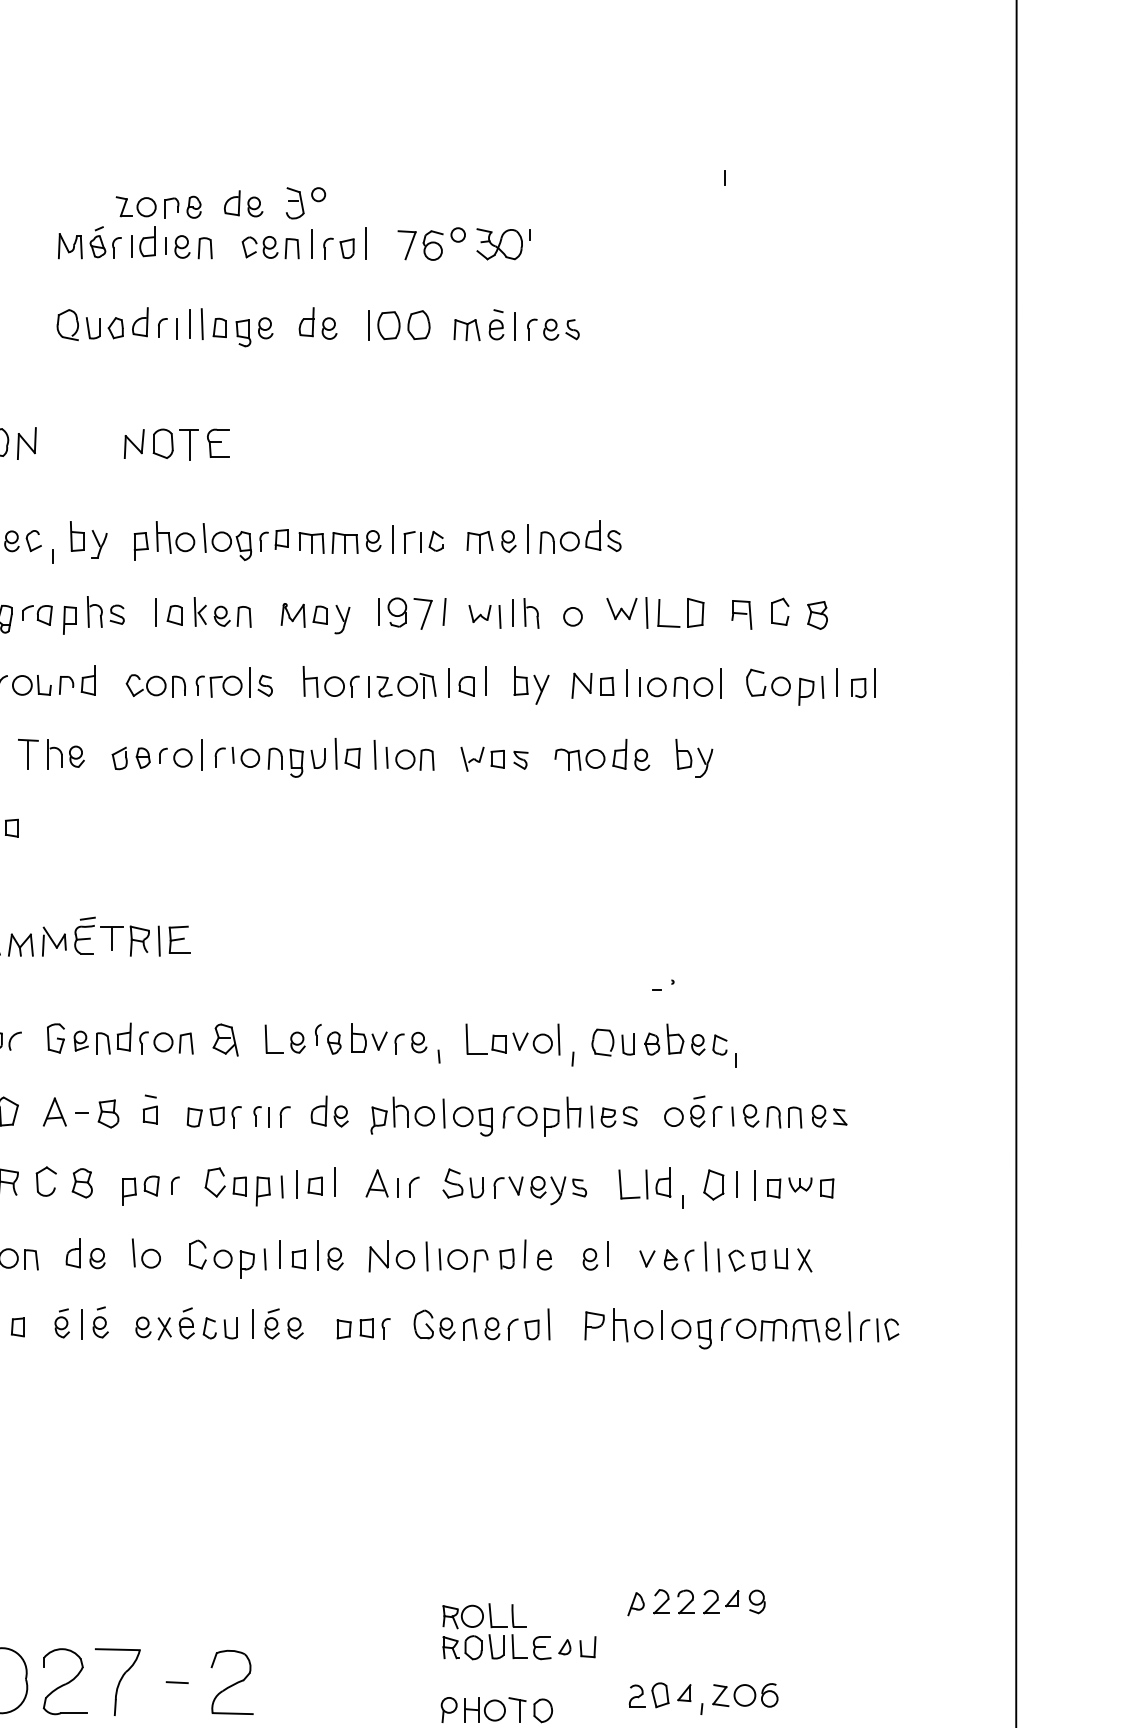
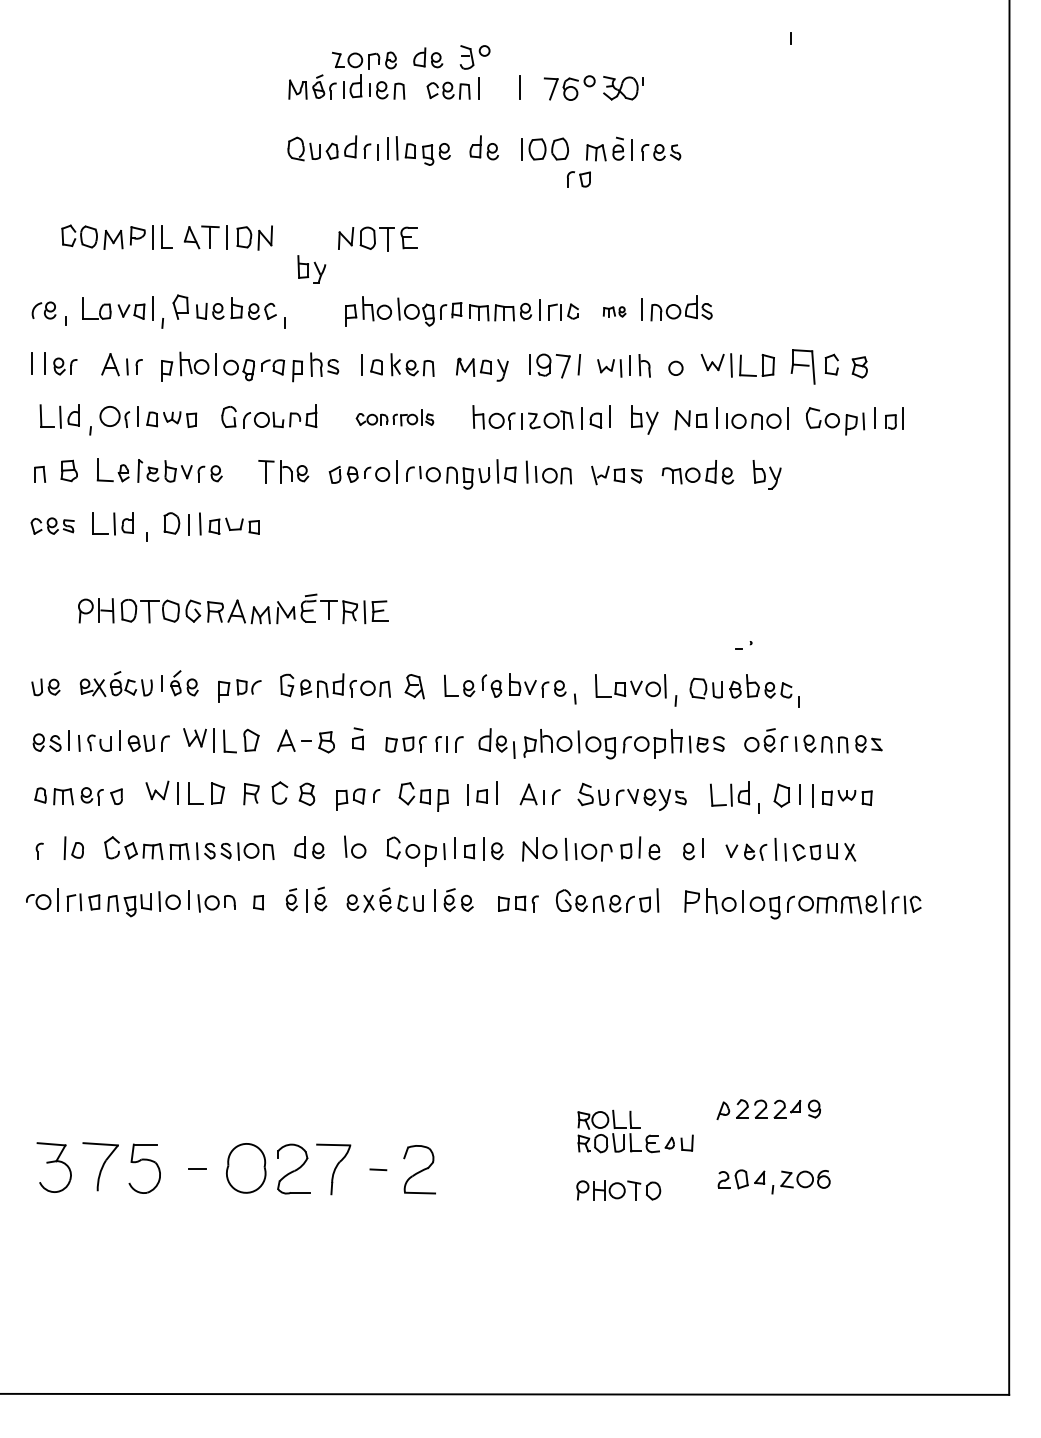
part: (338, 248) -> (578, 179), moved
part: (88, 539) -> (311, 269), moved
part: (491, 541) -> (614, 311), size x0.6
part: (741, 614) -> (802, 366), size x1.6
part: (198, 682) -> (394, 417), size x0.7
line: (282, 1186) -> (514, 749), moved

